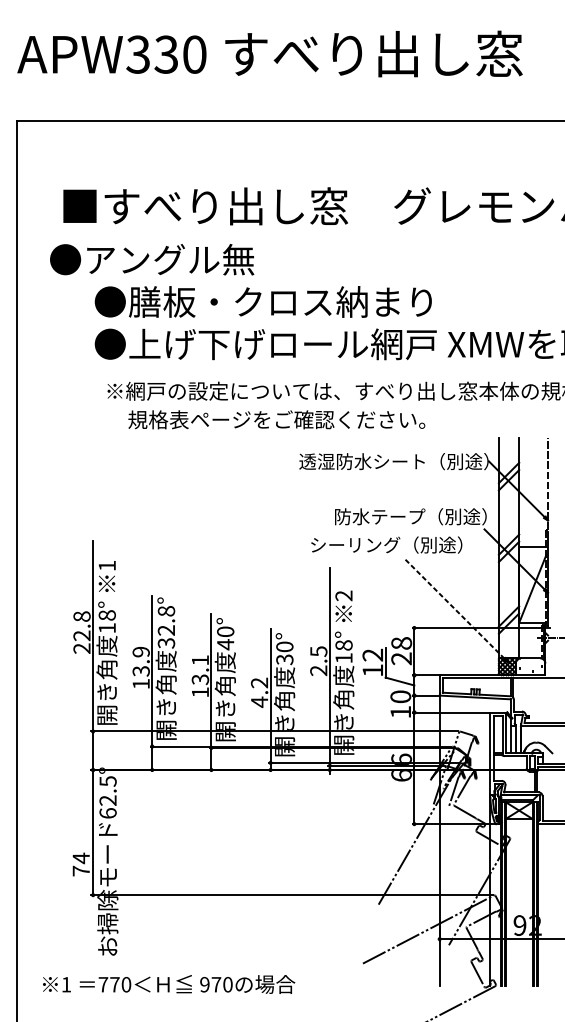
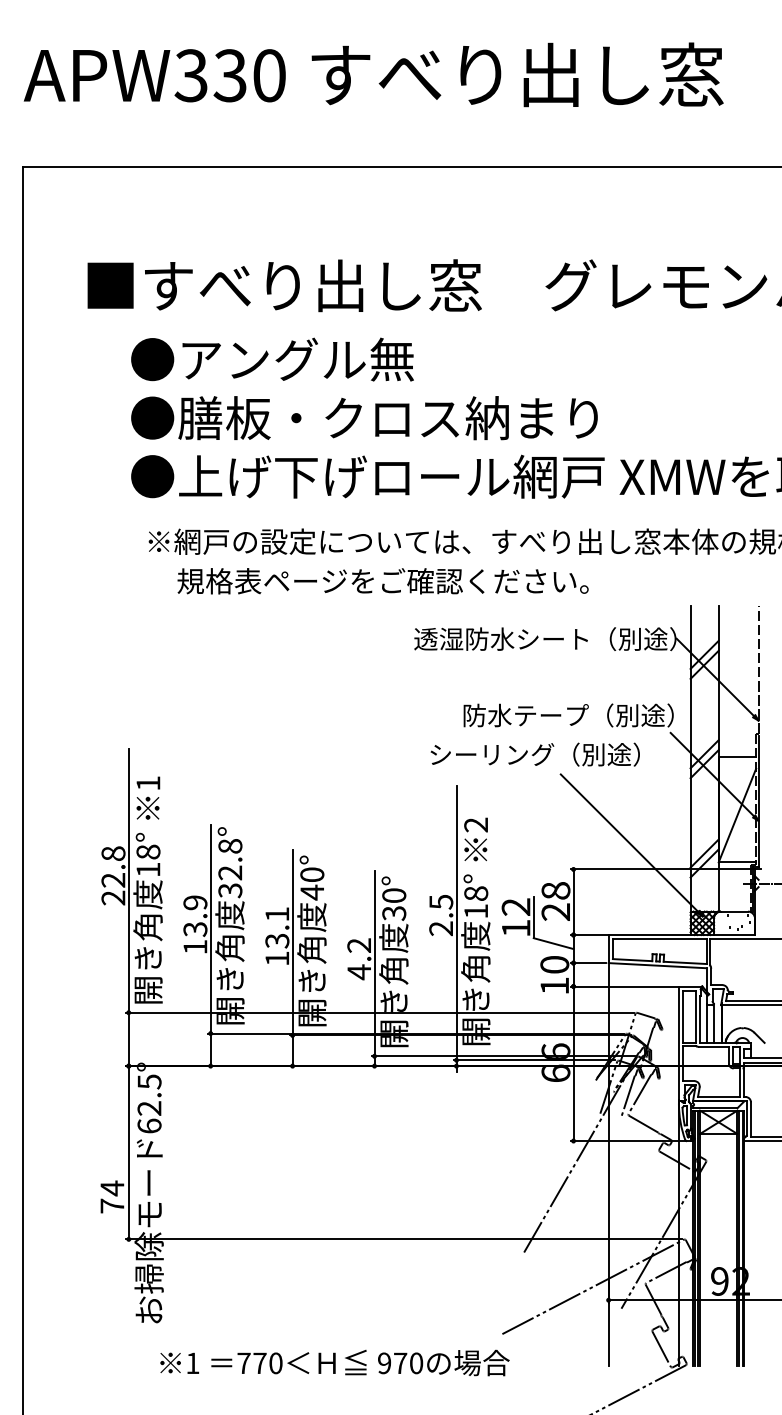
text: (152, 259) -> (272, 359), moved
line: (454, 608) -> (629, 842), dashed -> solid
text: (168, 984) -> (334, 1362), moved

